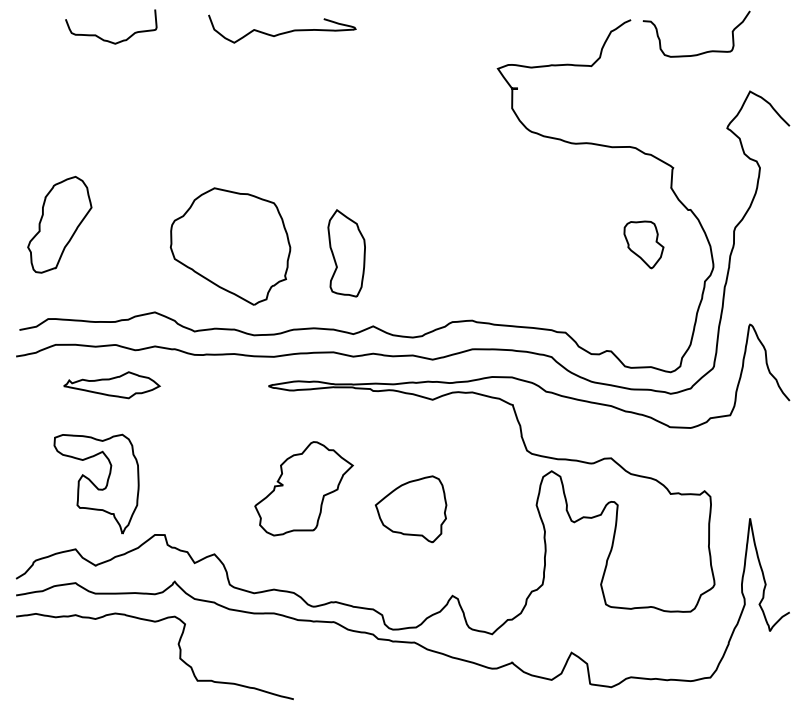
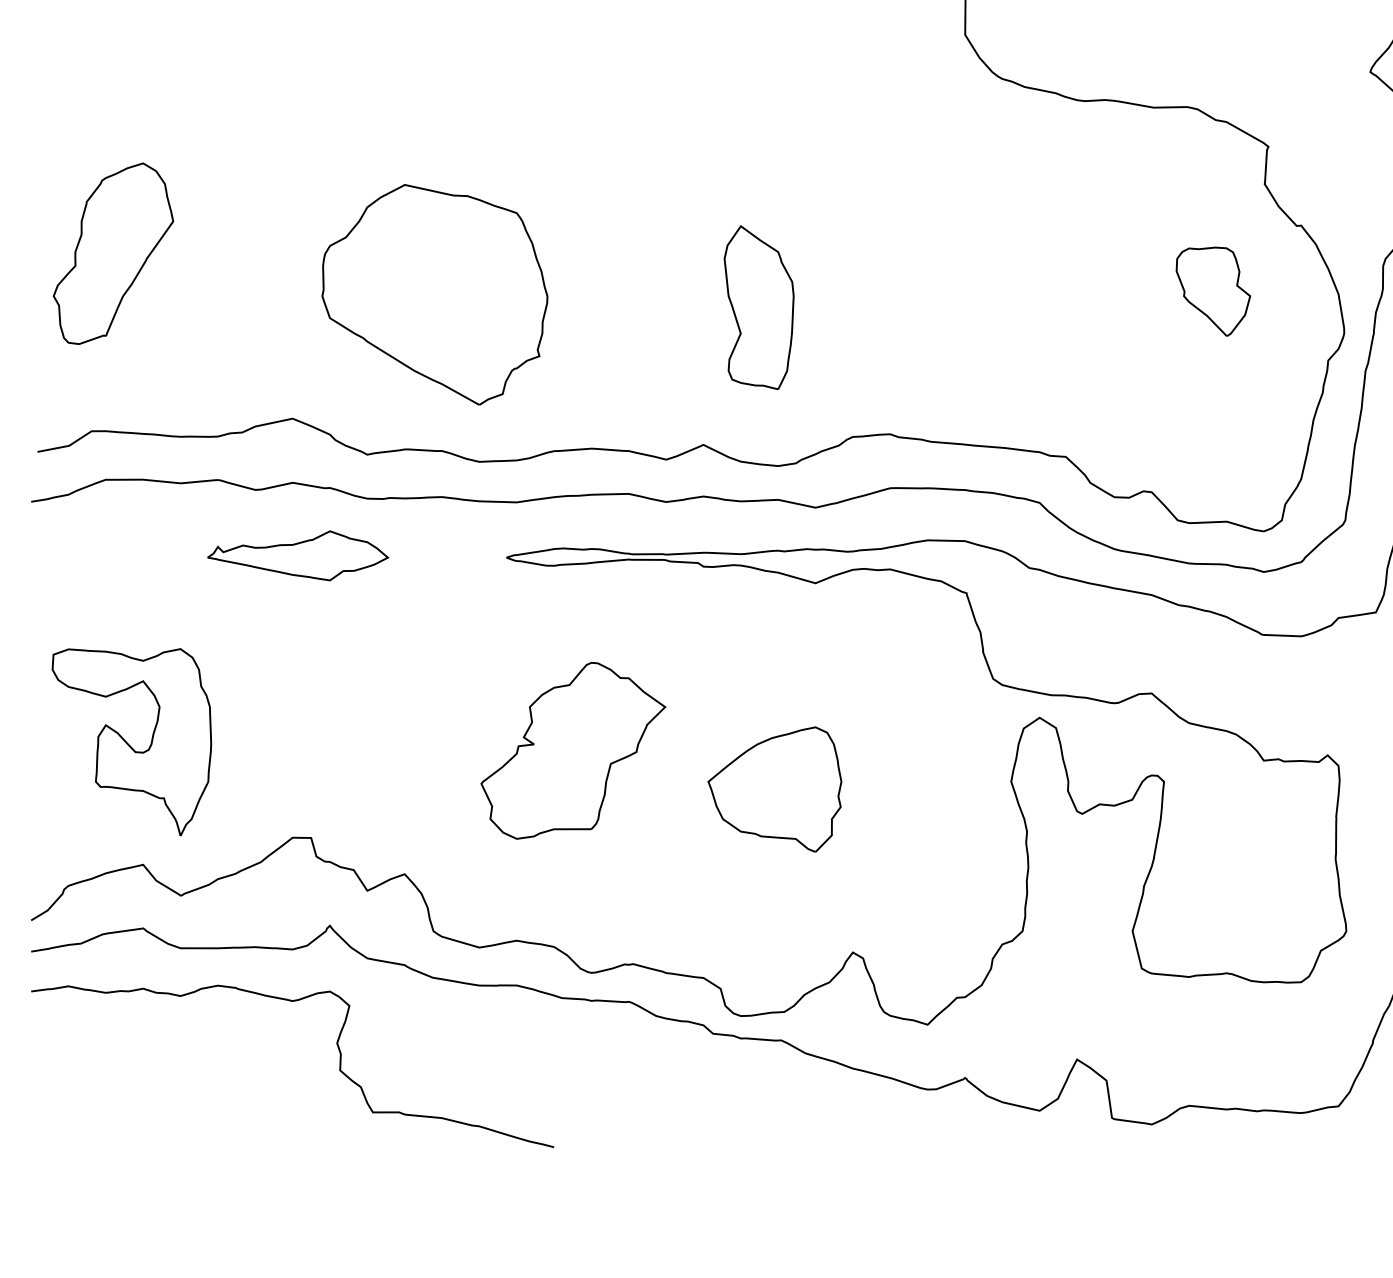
part: (346, 253) -> (758, 307), moved
part: (111, 385) -> (297, 556), moved
part: (96, 483) -> (131, 740), moved

